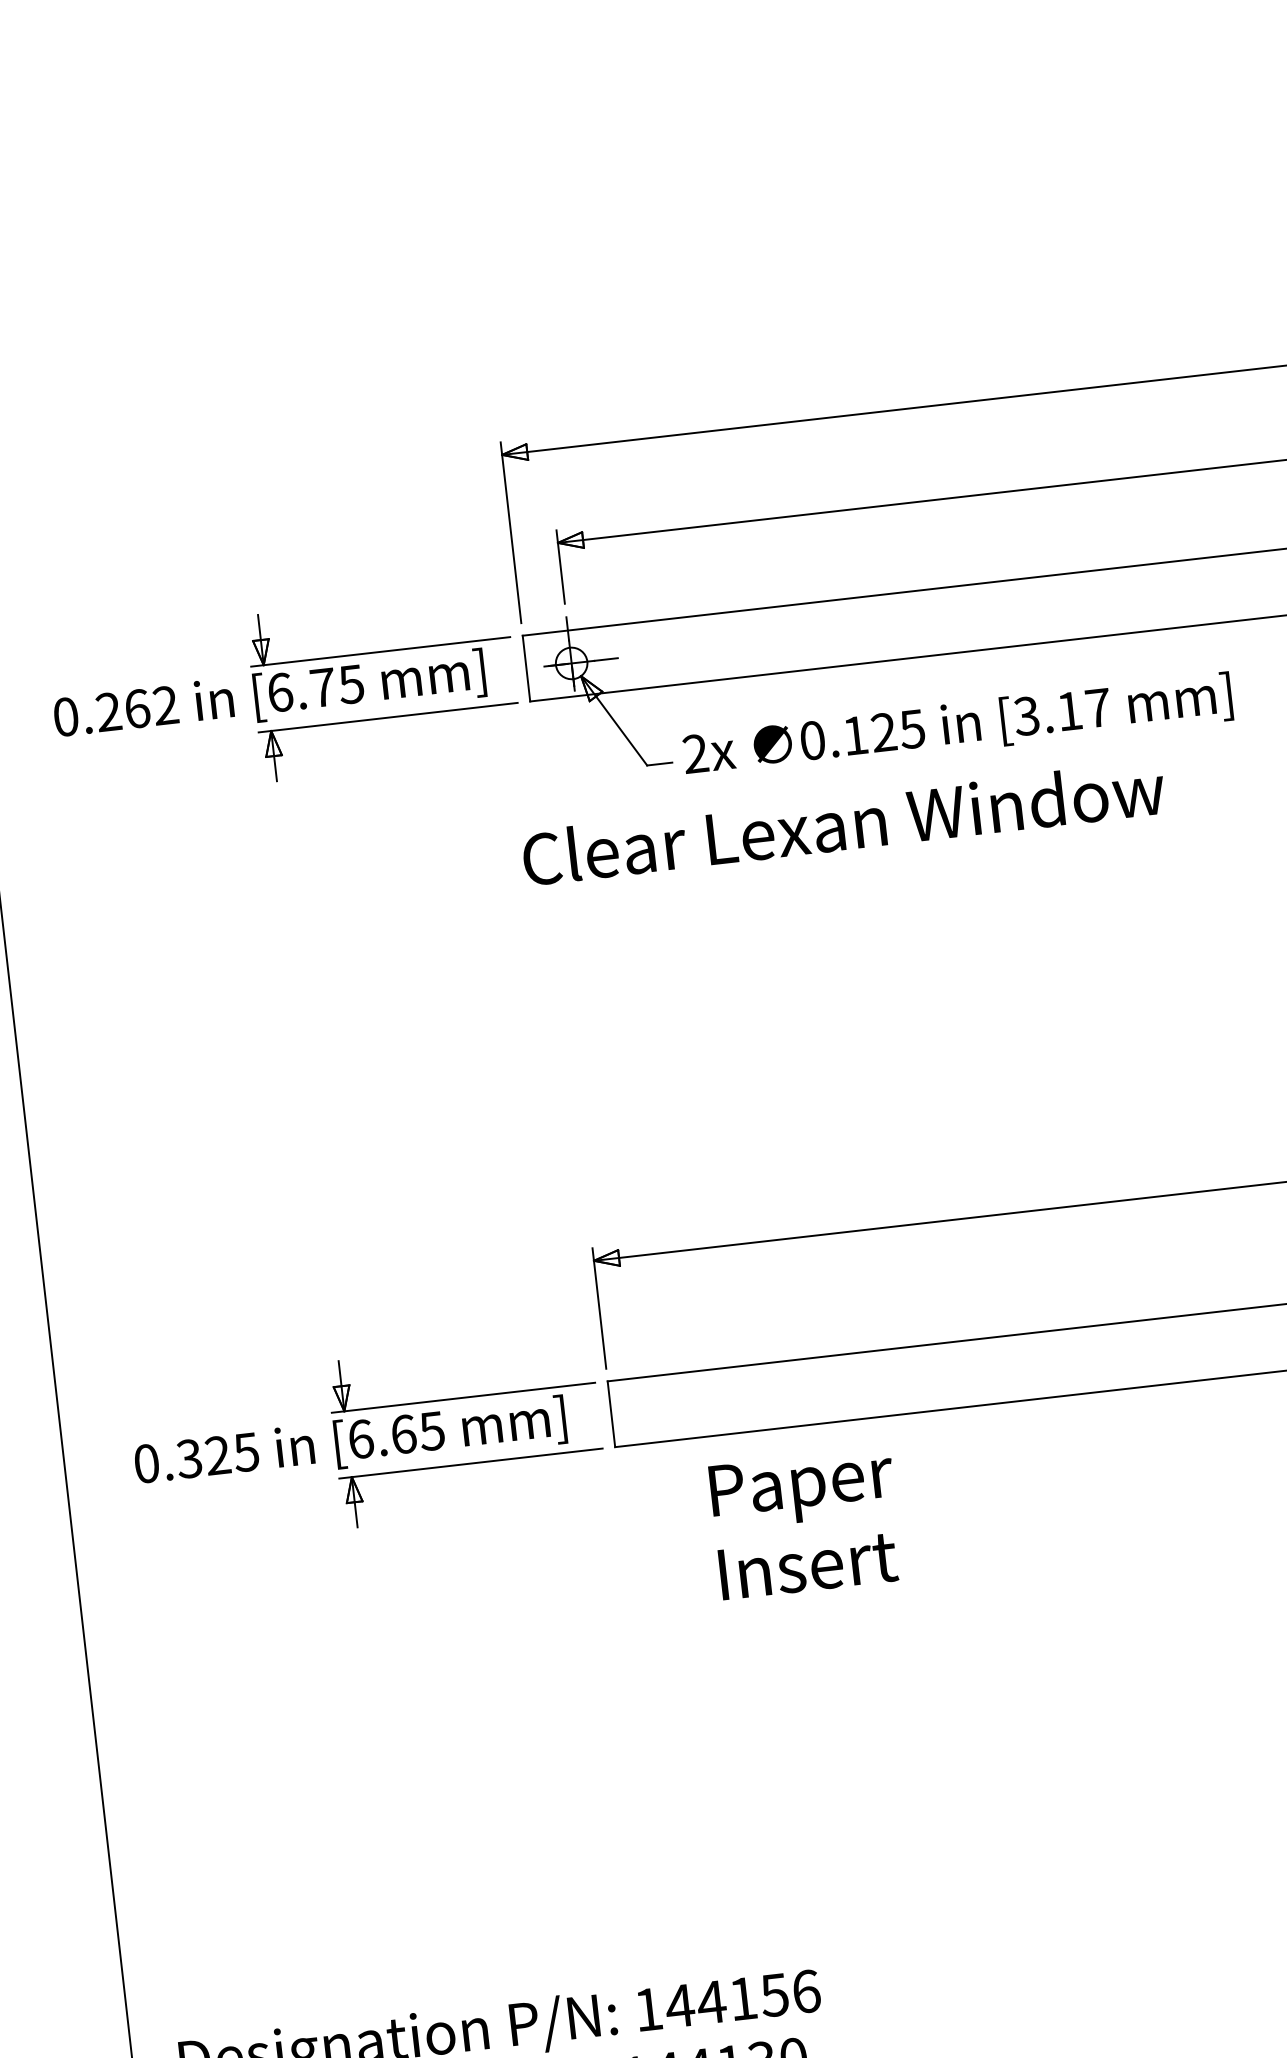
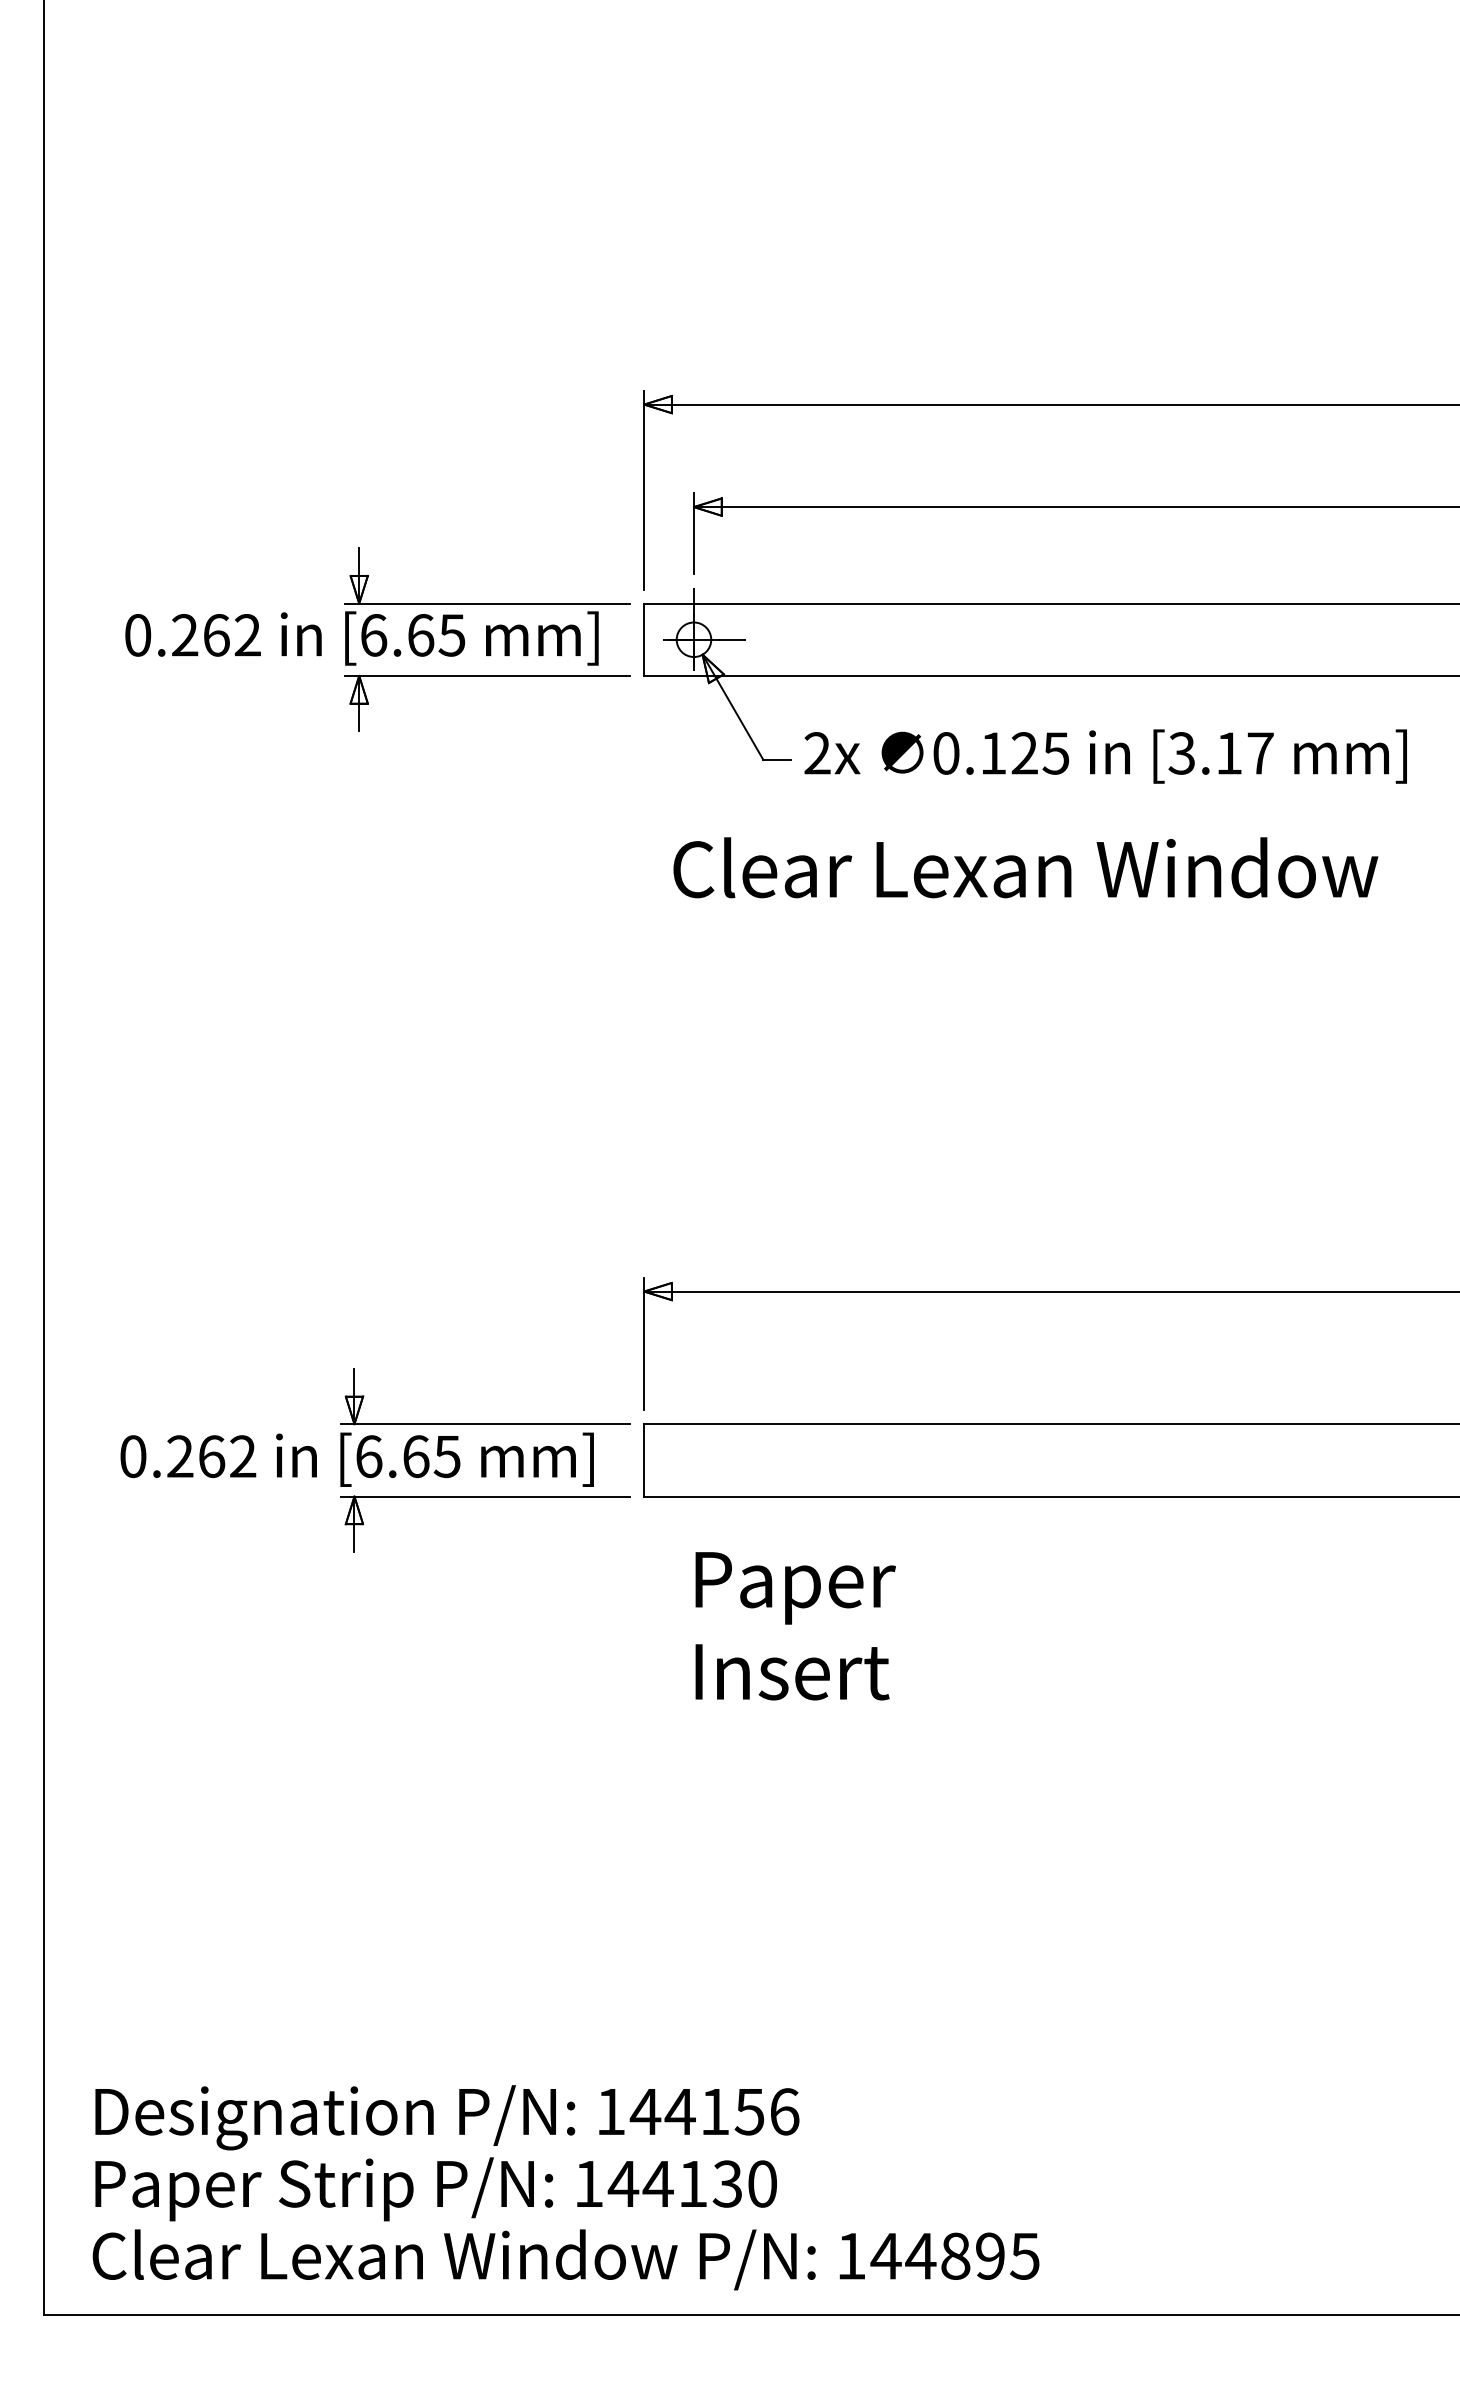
text: (323, 687) -> (421, 635), [6.75 -> [6.65
text: (843, 822) -> (1025, 867), moved
text: (217, 1455) -> (211, 1456), 0.325 -> 0.262
text: (806, 1523) -> (795, 1626), moved

